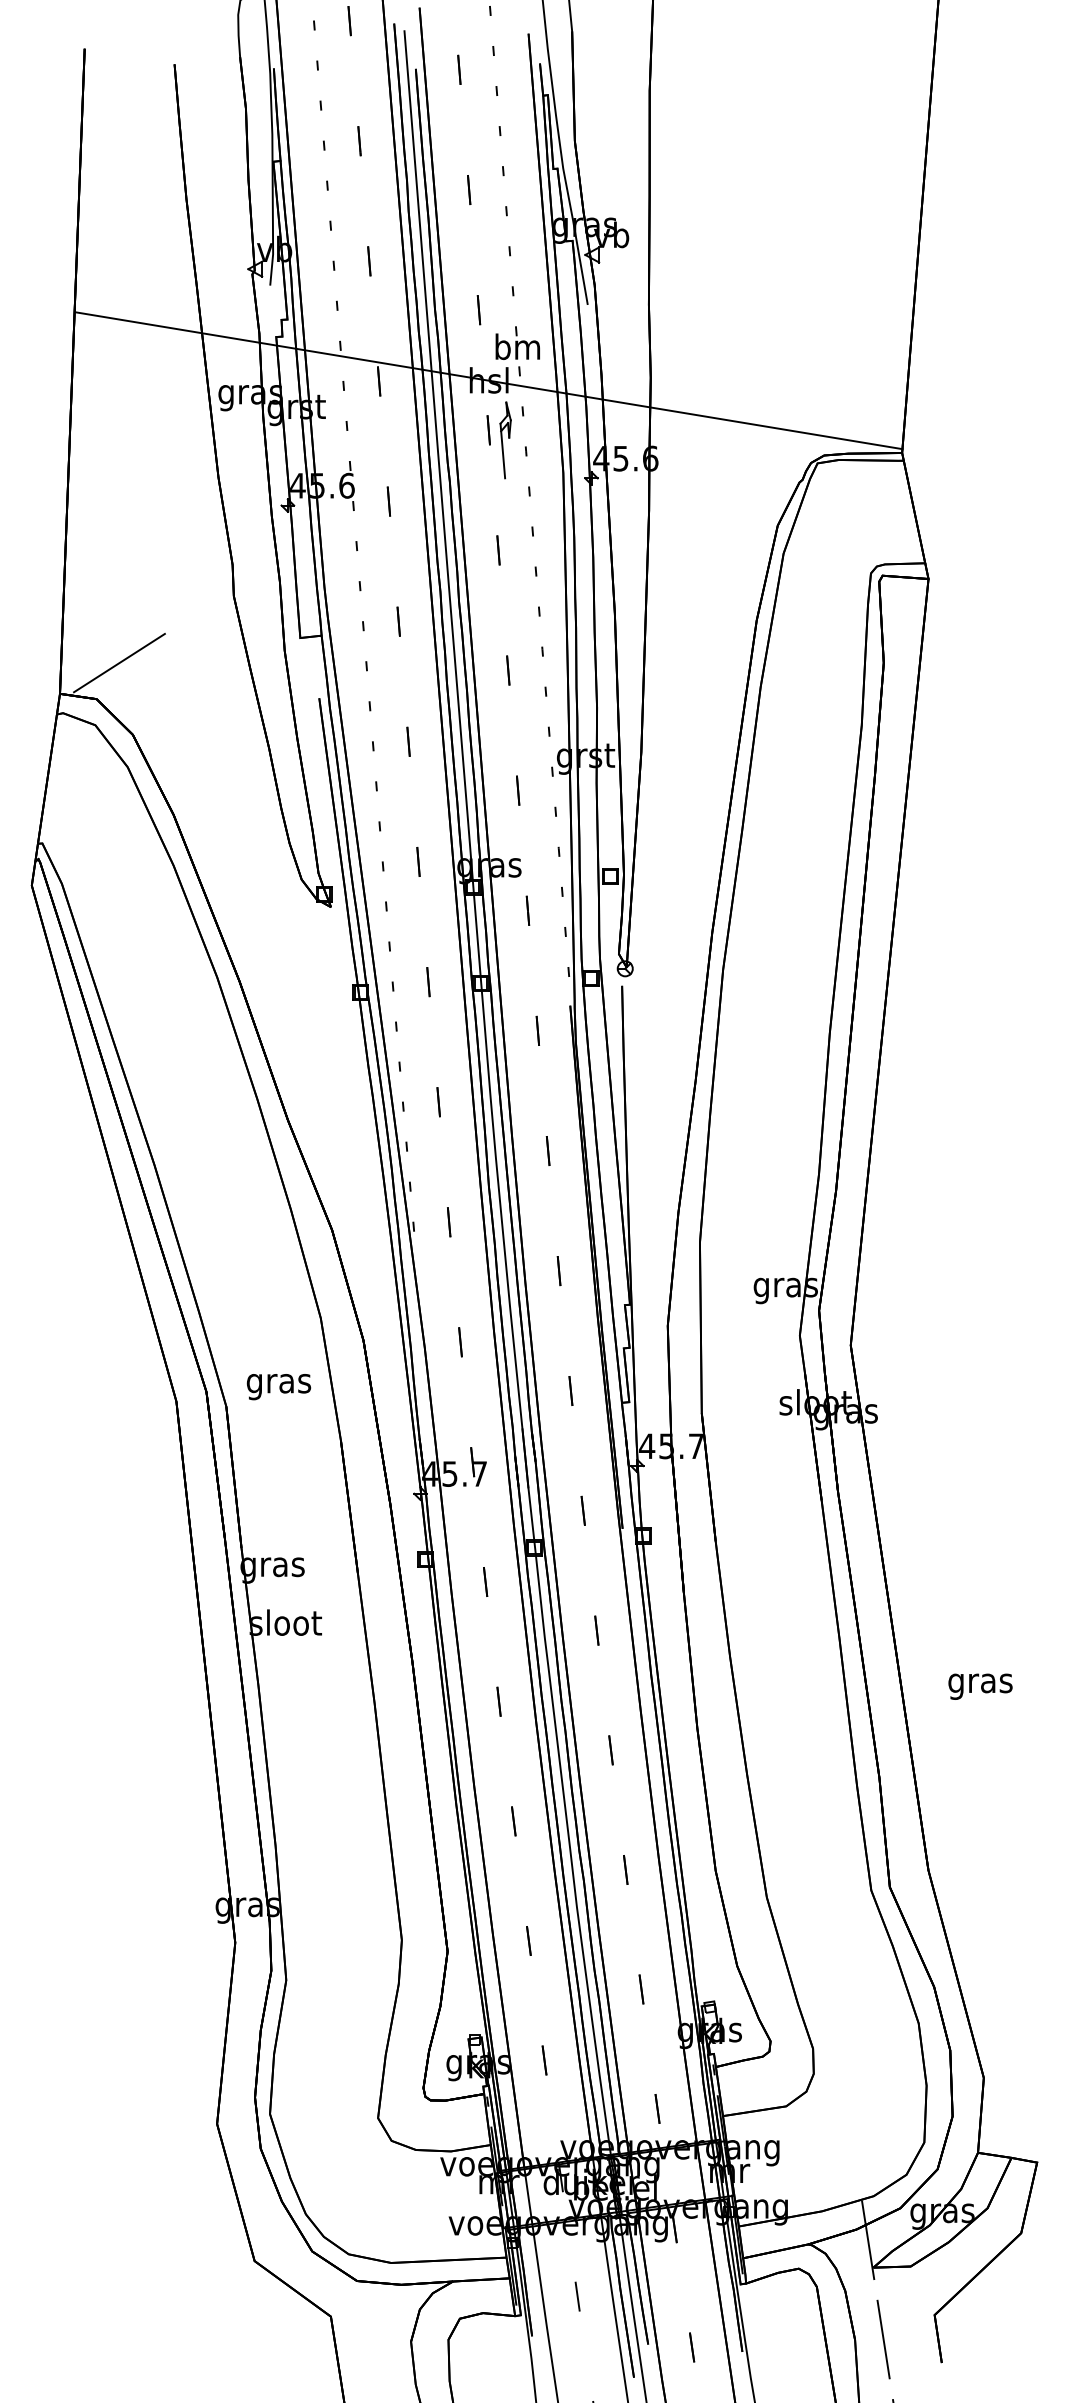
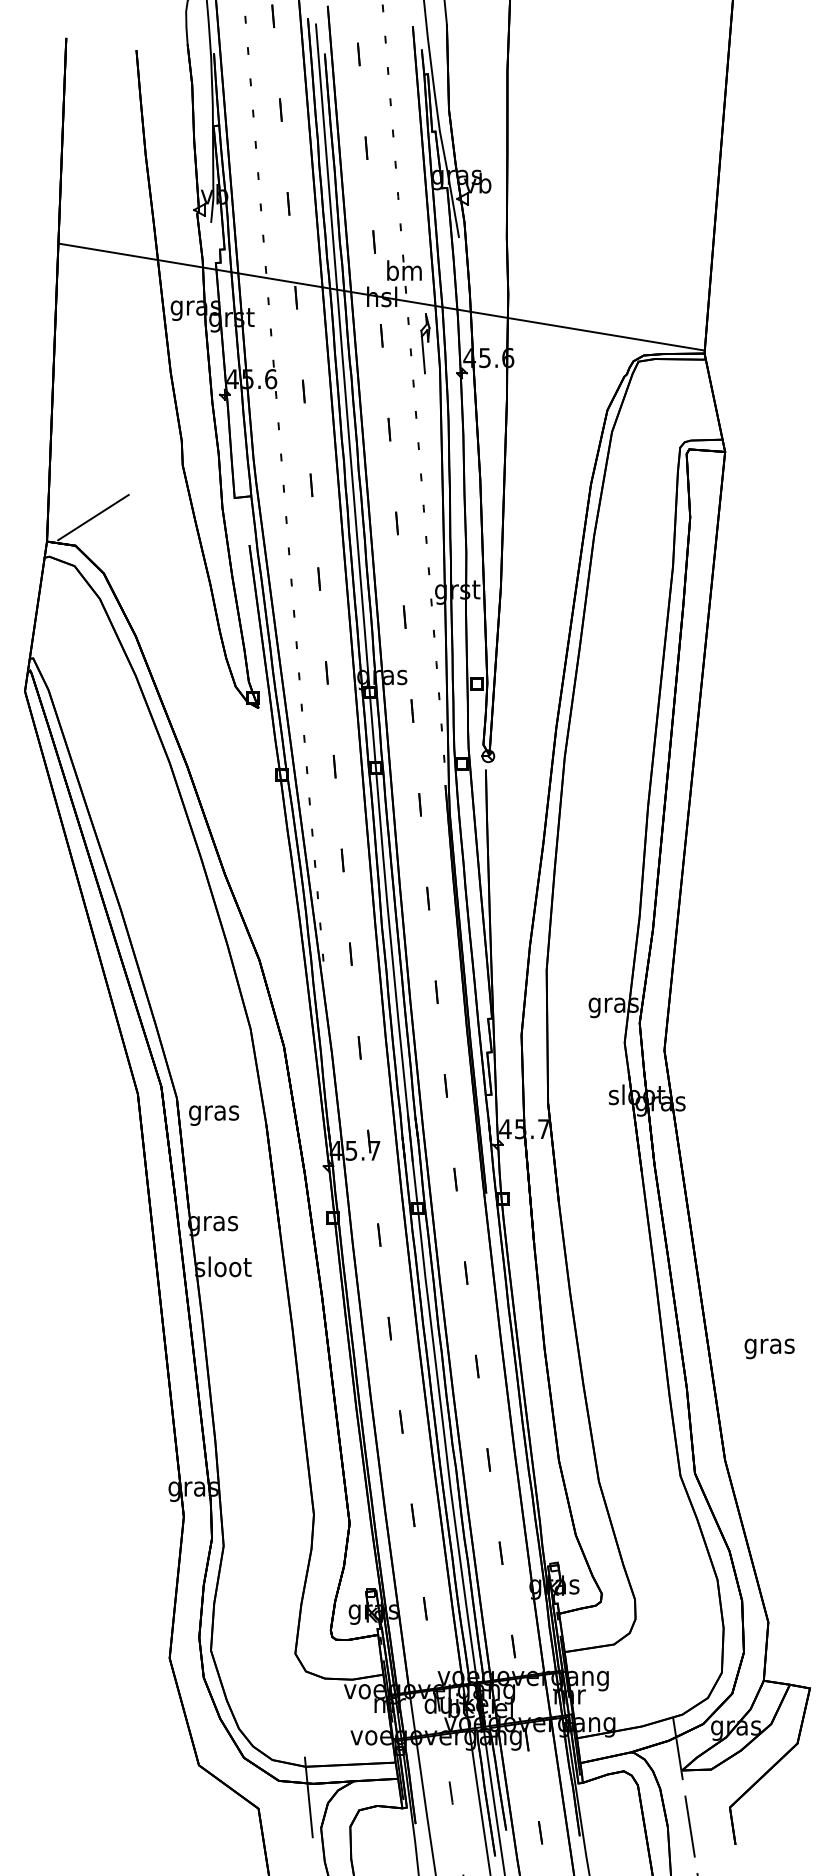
part: (505, 440) -> (425, 343), moved
text: (278, 1387) -> (213, 1116), moved
text: (980, 1686) -> (769, 1348), moved
line: (395, 2302) -> (308, 1797), added

